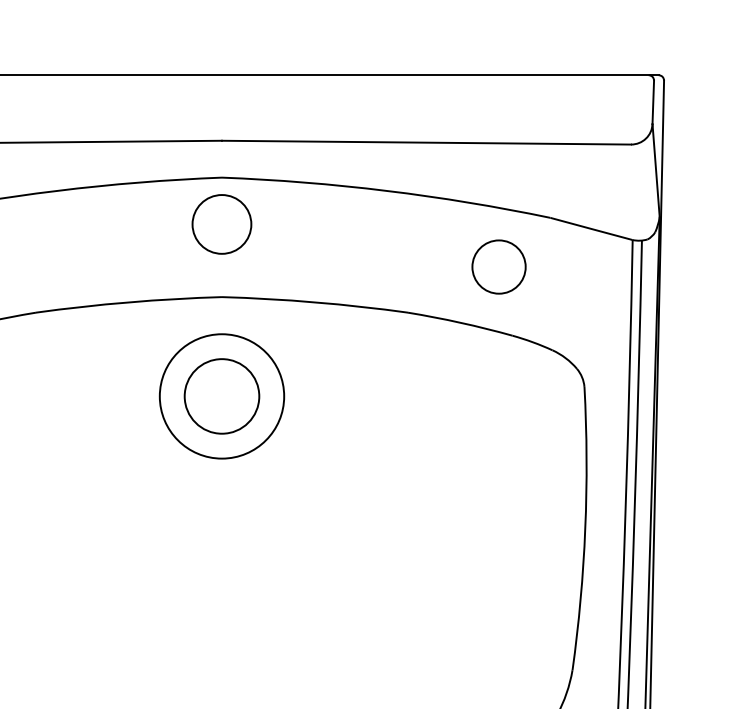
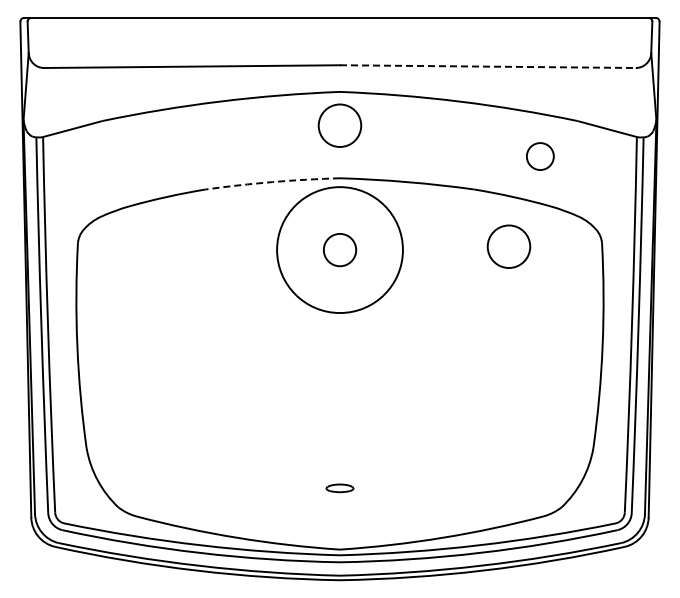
line: (426, 142) -> (487, 66), solid -> dashed
circle: (499, 266) -> (540, 156), size x0.7
arc: (128, 302) -> (272, 182), solid -> dashed
circle: (455, 391) -> (508, 246), added
circle: (221, 397) -> (339, 250), size x0.6
circle: (221, 397) -> (339, 250), size x1.4

